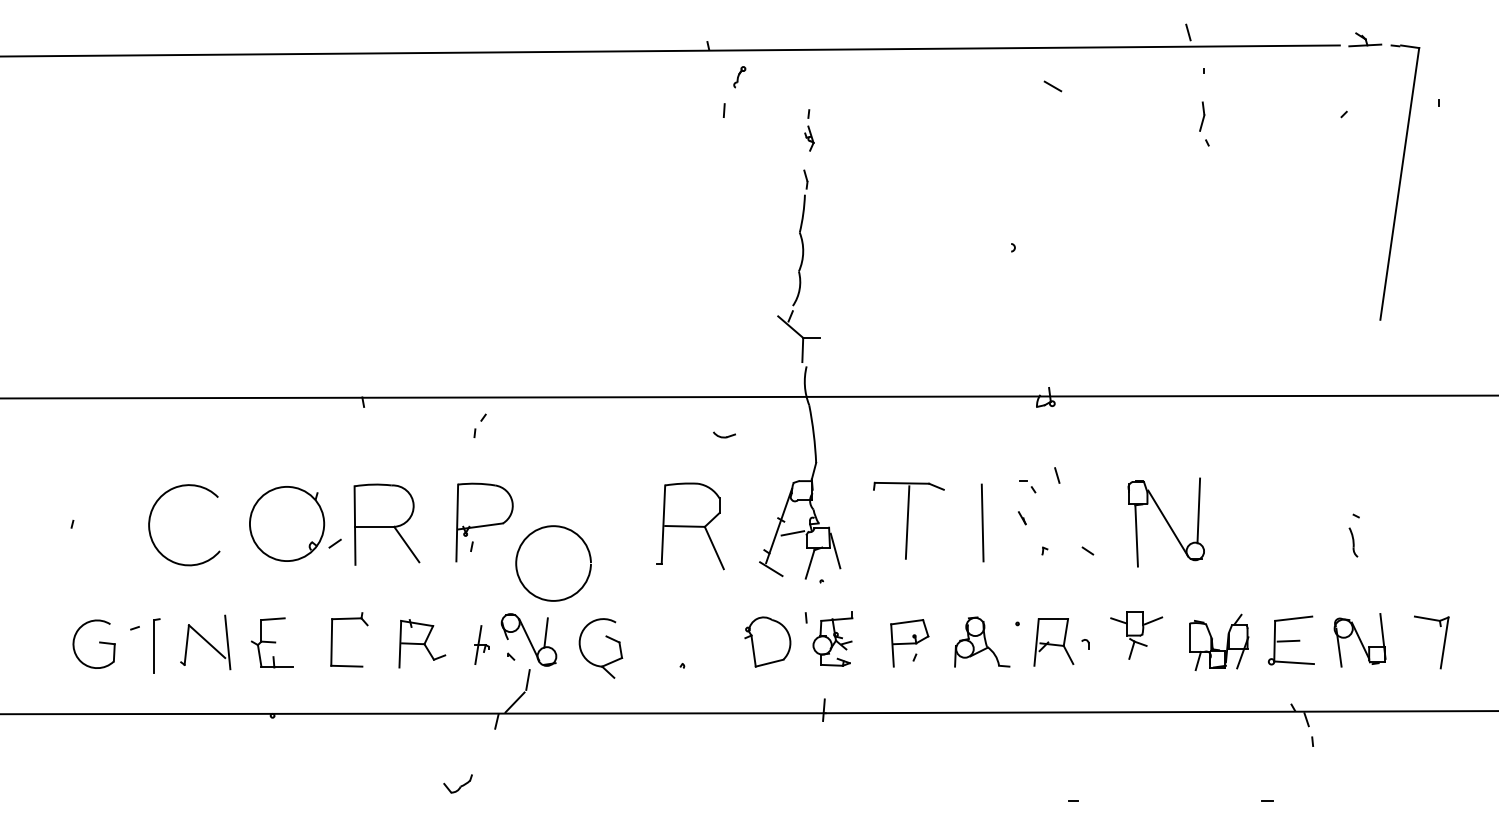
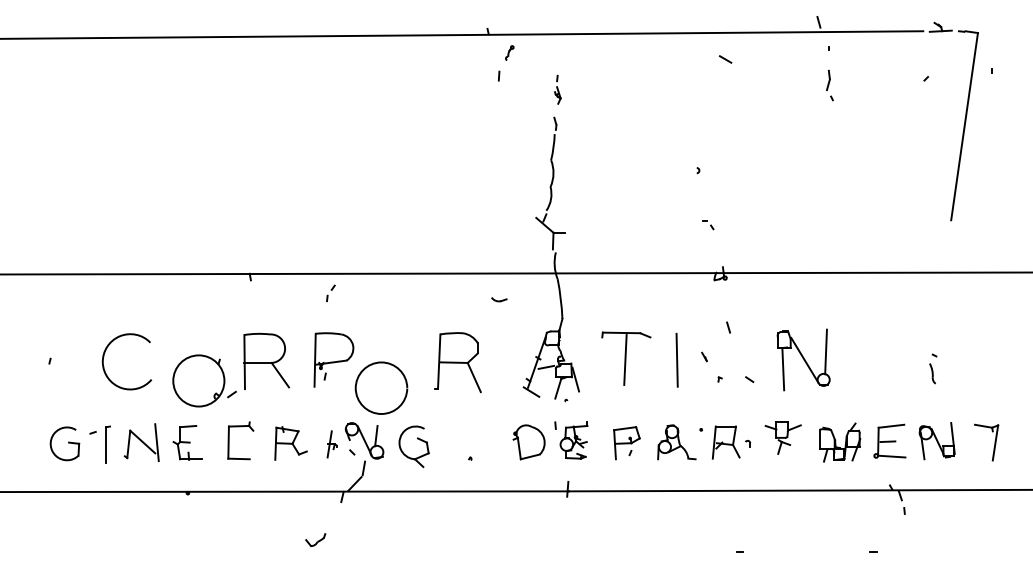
part: (1028, 487) -> (708, 225), moved
part: (295, 523) -> (204, 380), moved
part: (689, 526) -> (457, 362), moved

